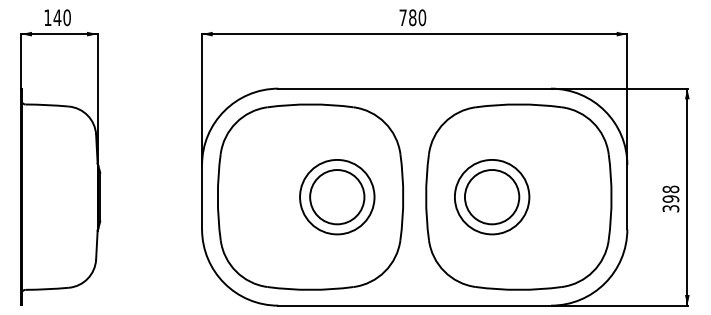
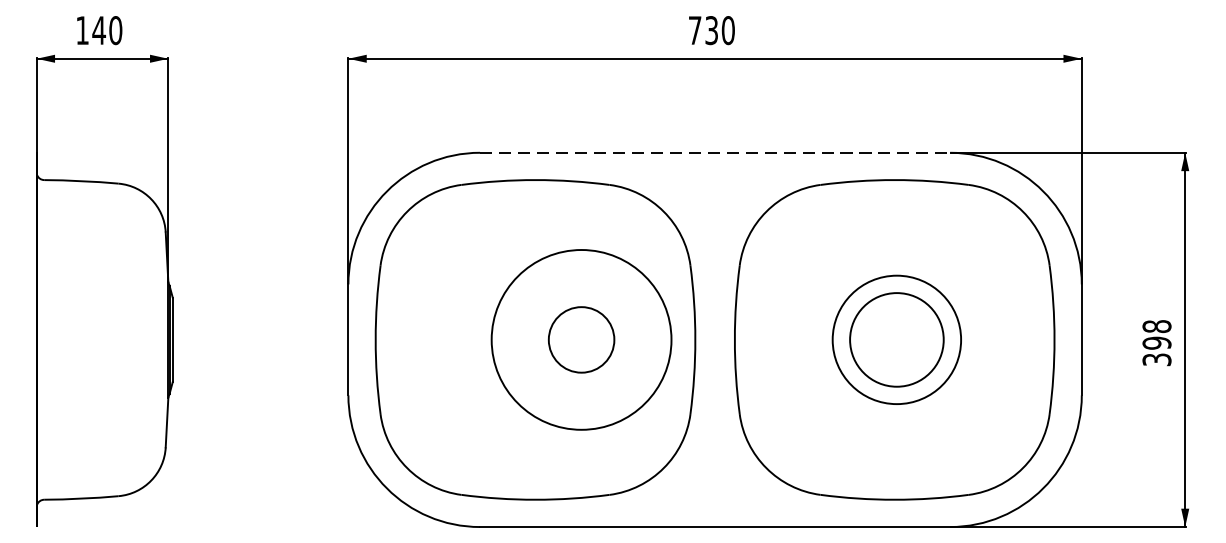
text: (412, 17) -> (711, 30), 780 -> 730
line: (415, 88) -> (716, 152), solid -> dashed
circle: (337, 196) -> (581, 338), size x1.4
circle: (337, 197) -> (581, 340), size x0.7
part: (492, 197) -> (897, 340), moved

